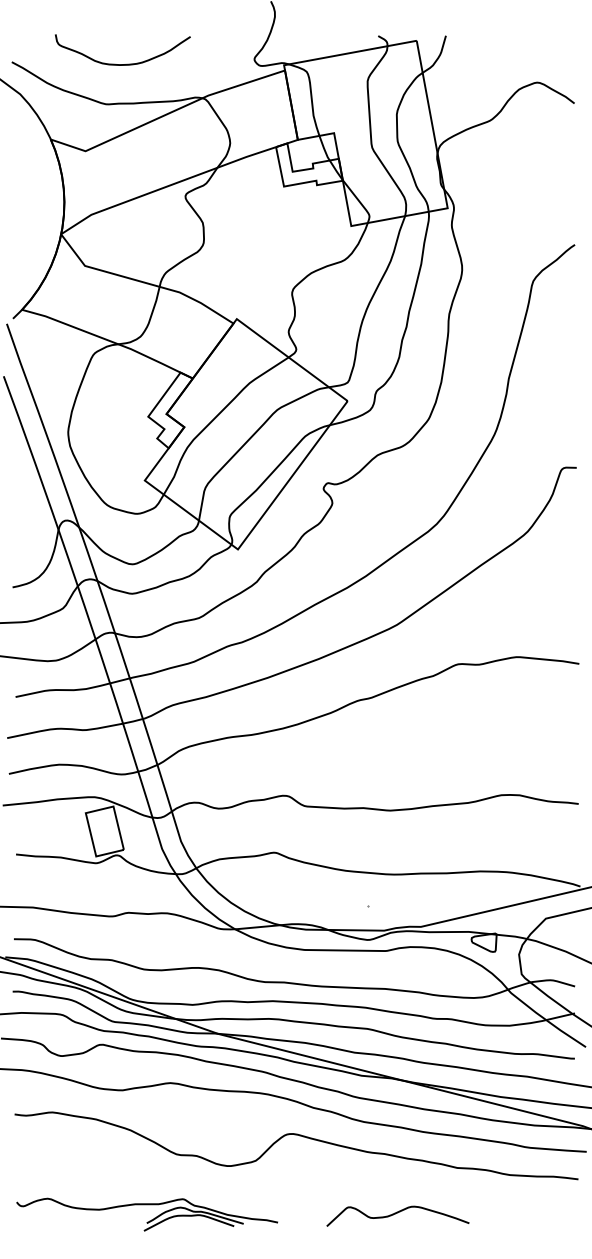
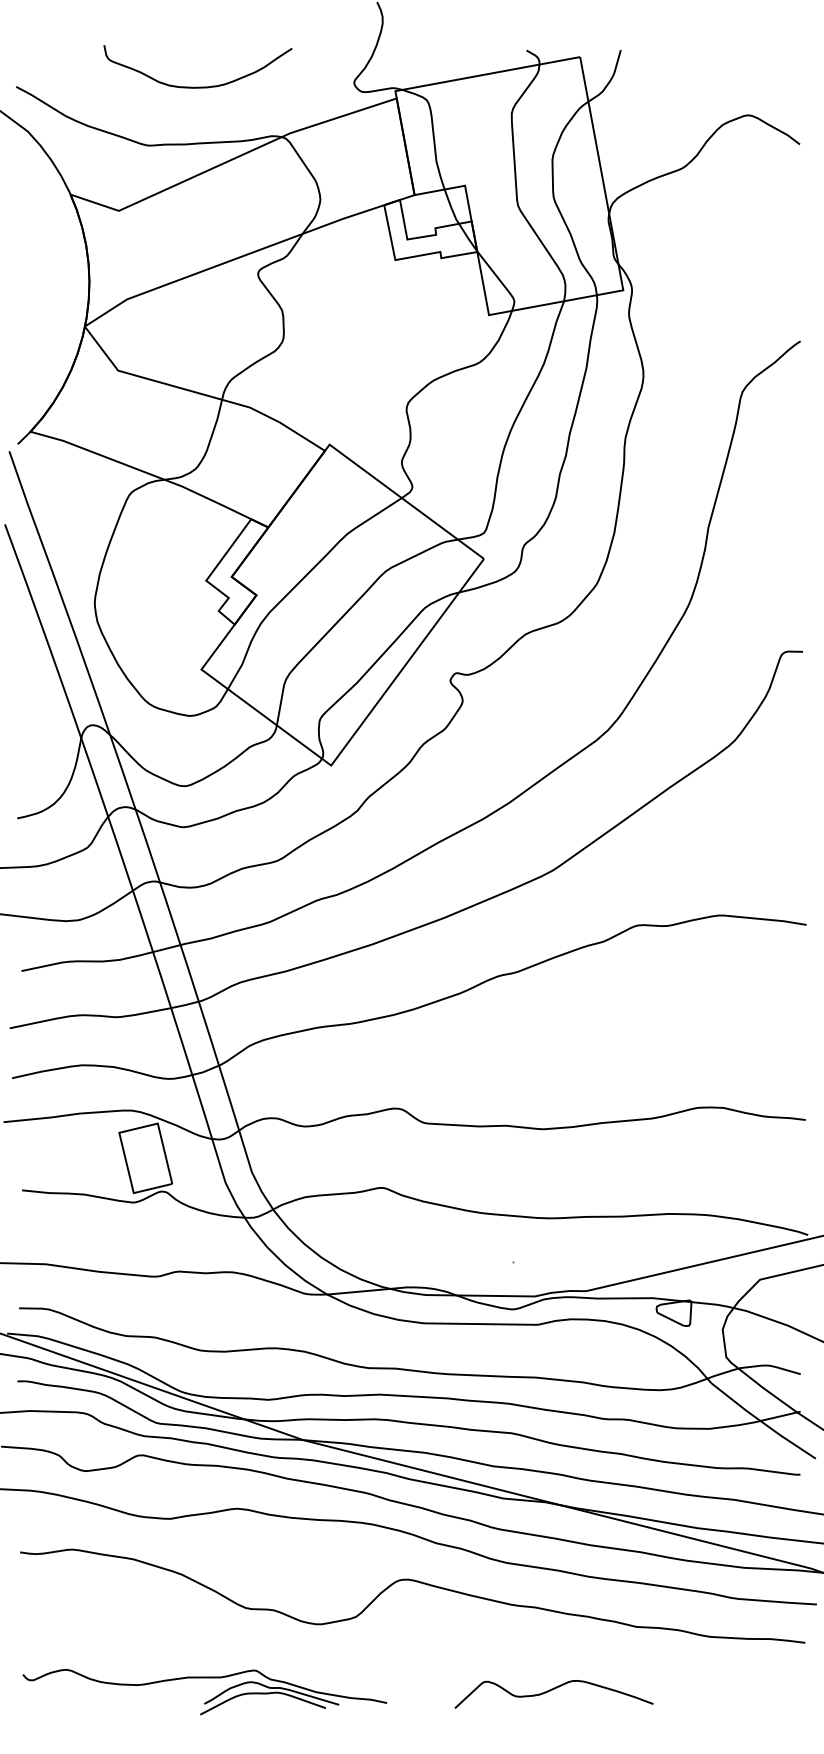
curve: (122, 64) -> (197, 86), moved

